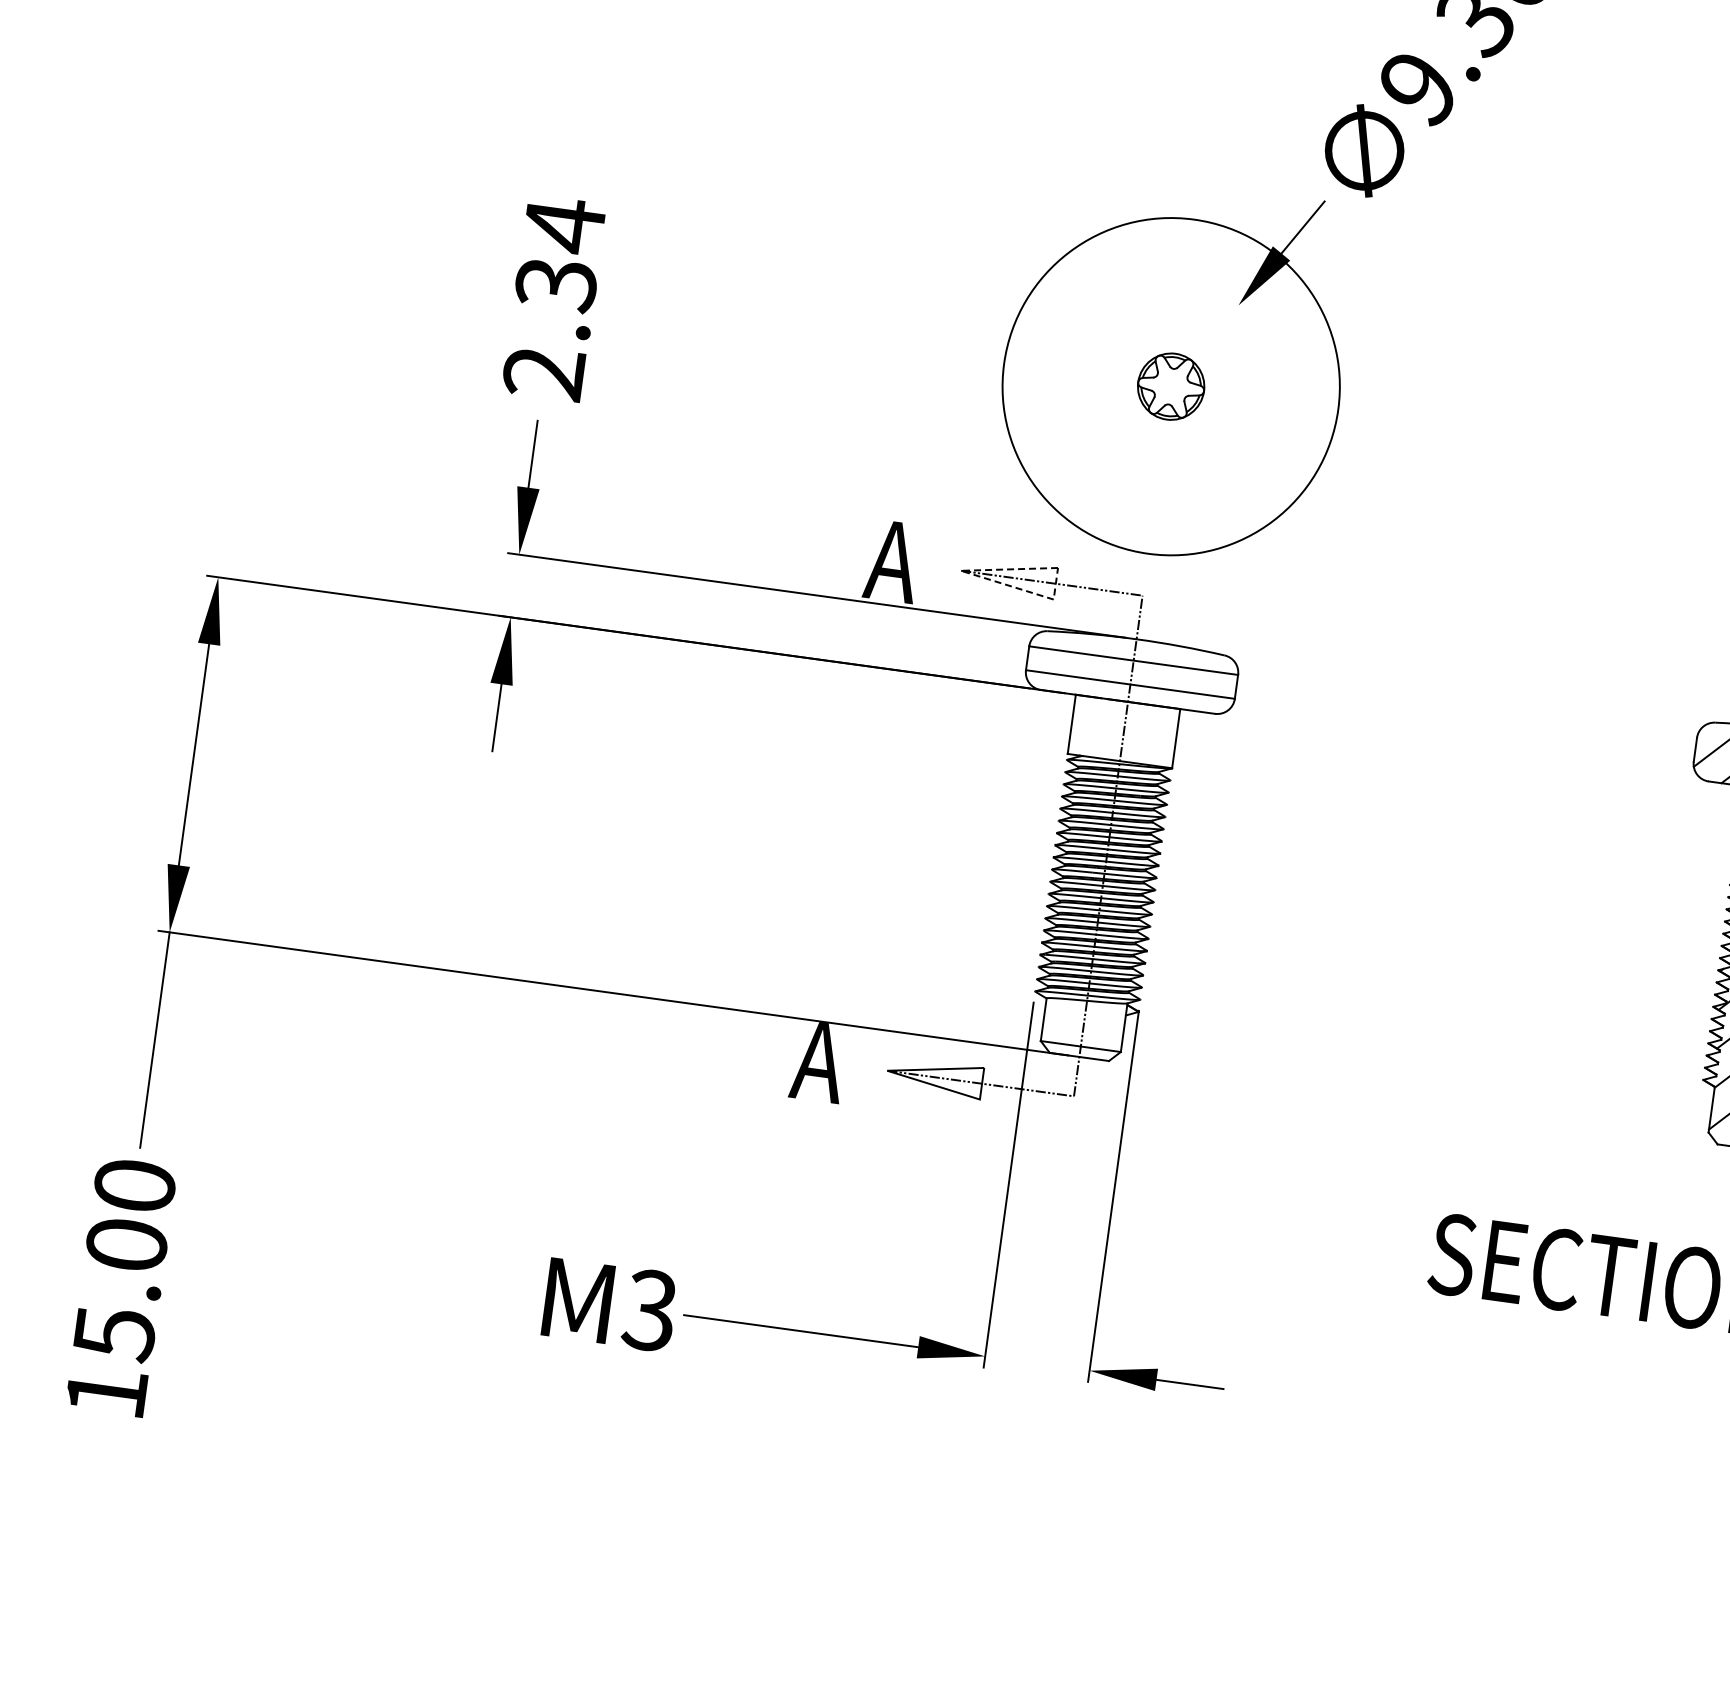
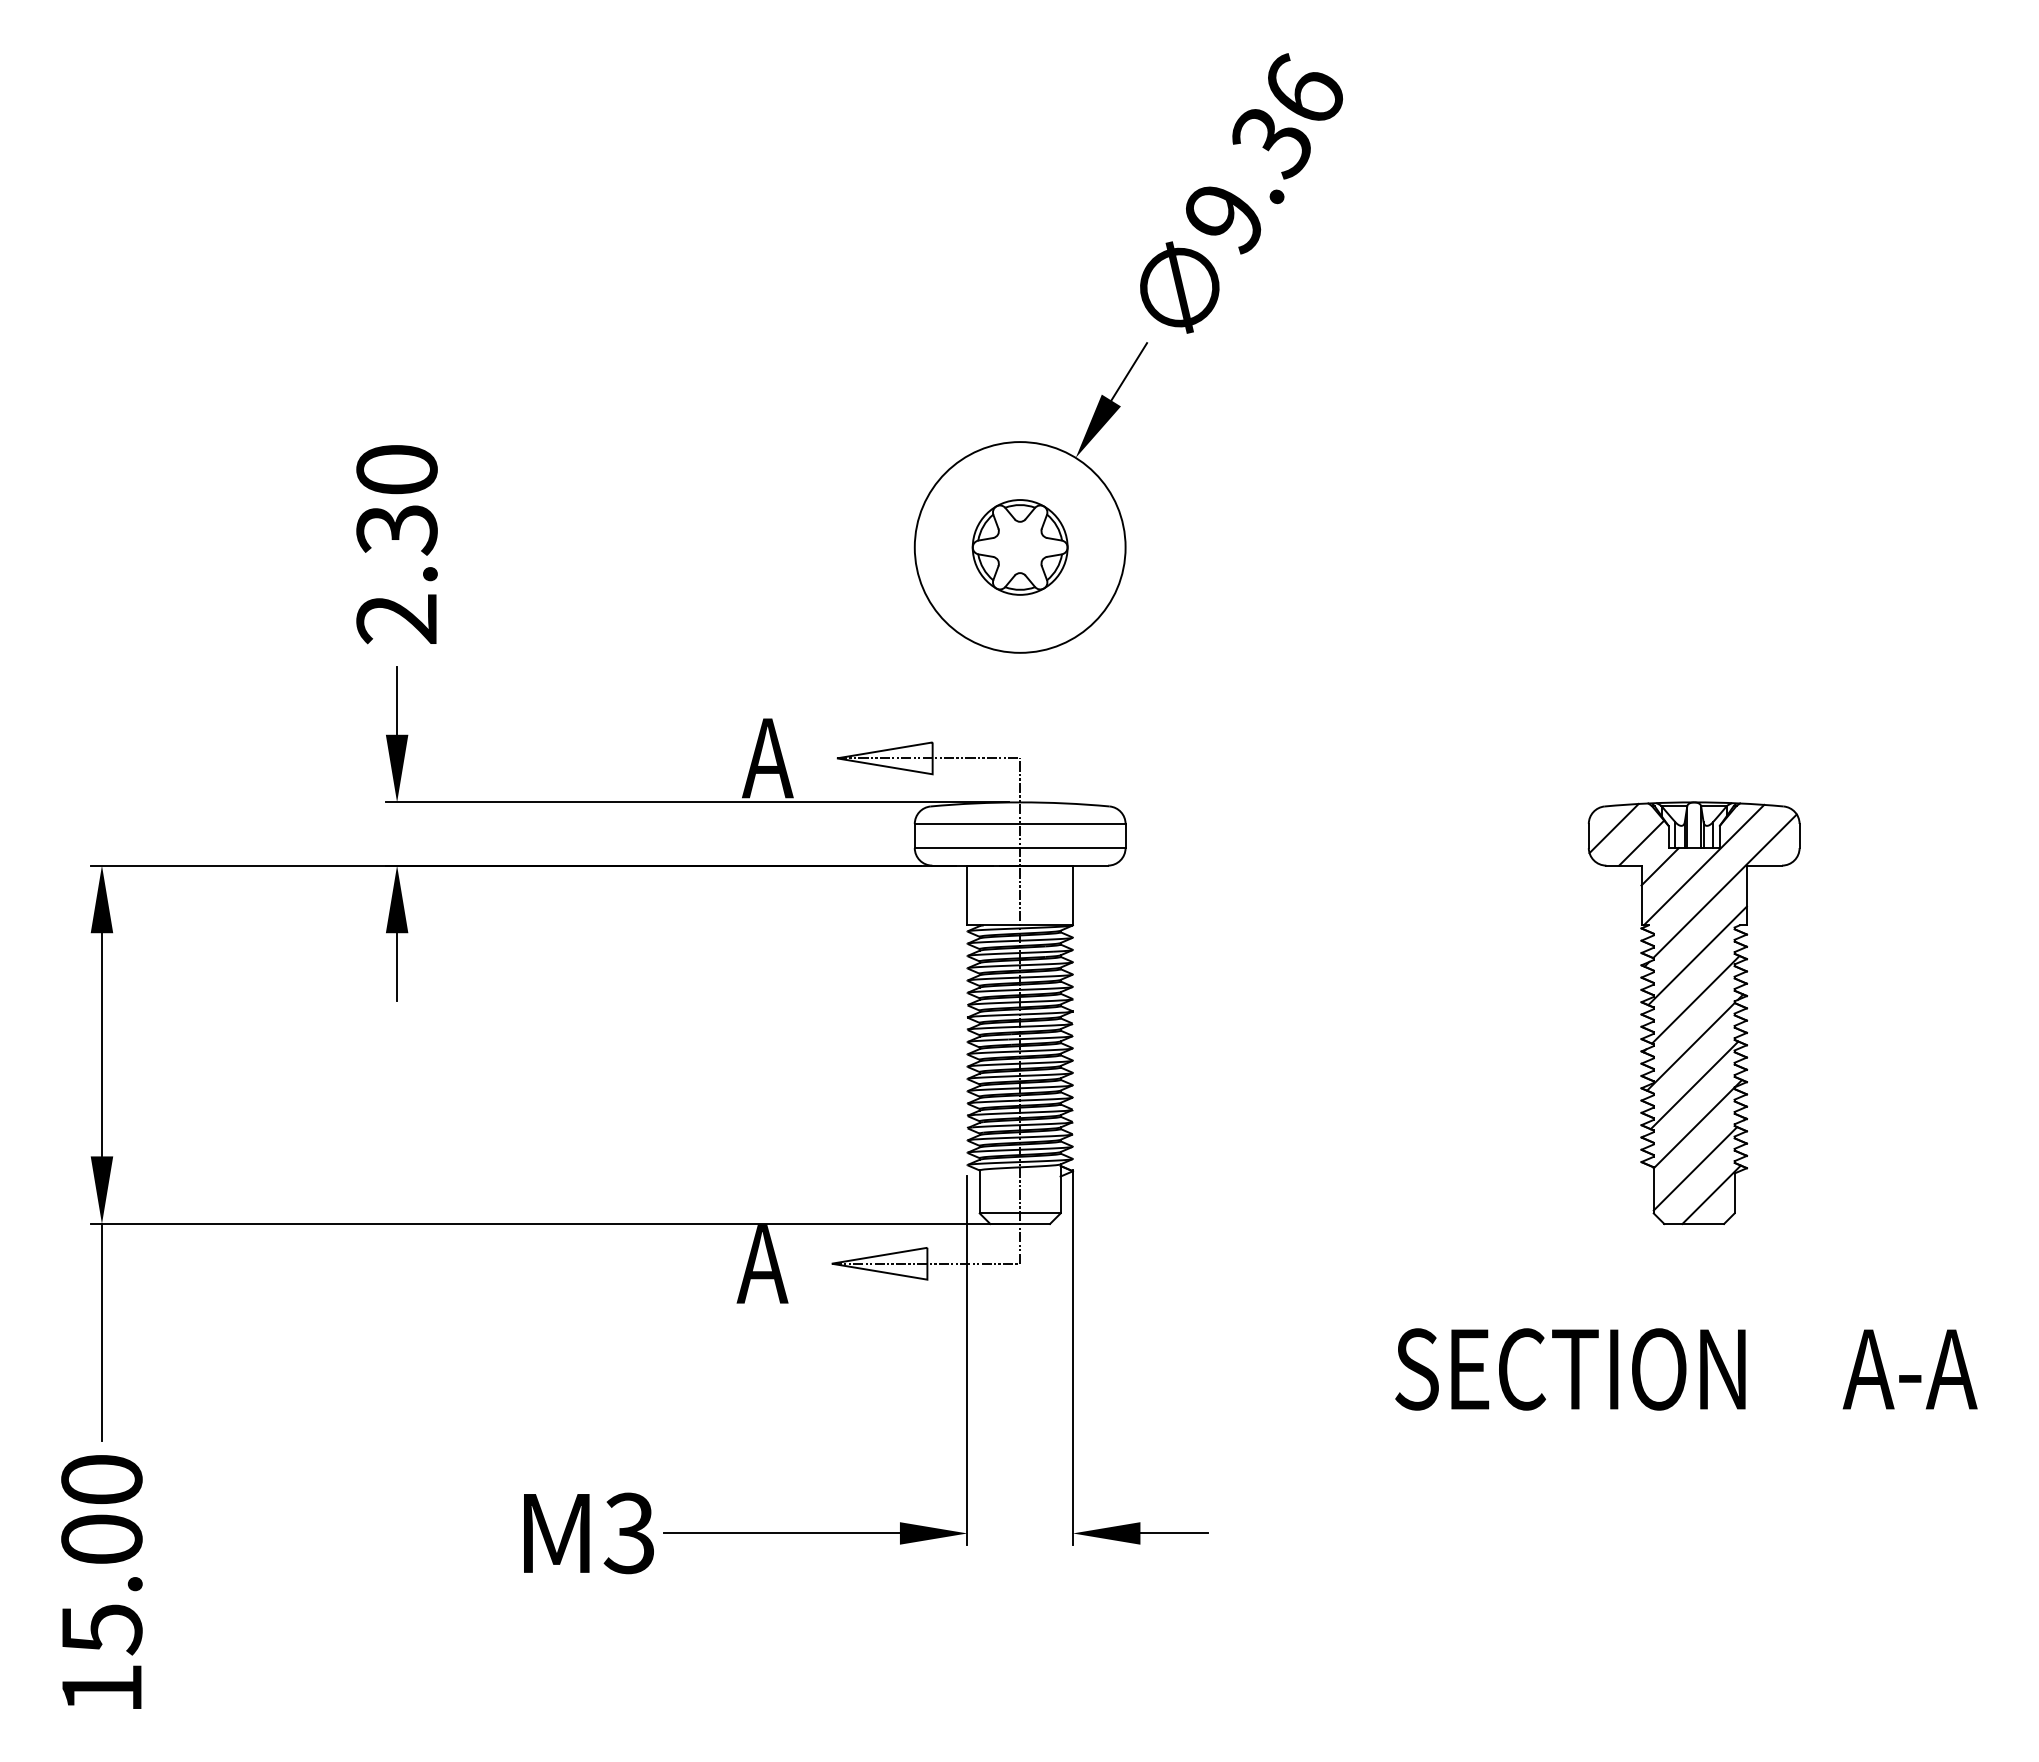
text: (563, 225) -> (396, 470), 2.34 -> 2.30
circle: (1170, 386) -> (1019, 547), size x0.62
part: (1170, 386) -> (1019, 547), size x1.43
line: (976, 576) -> (852, 761), dashed -> solid

